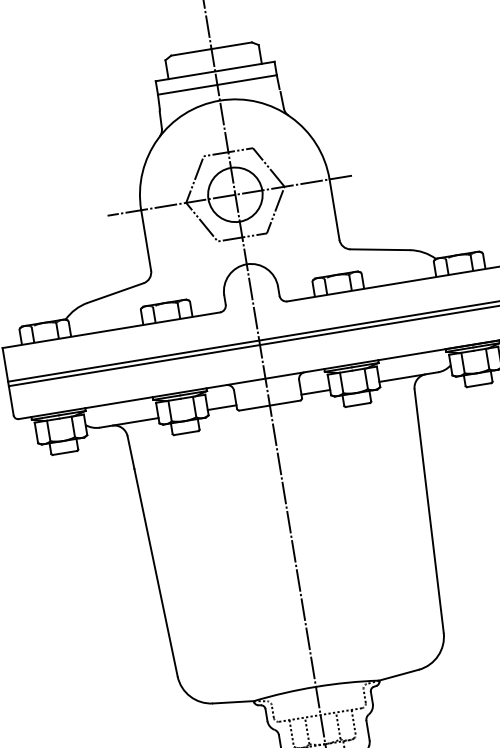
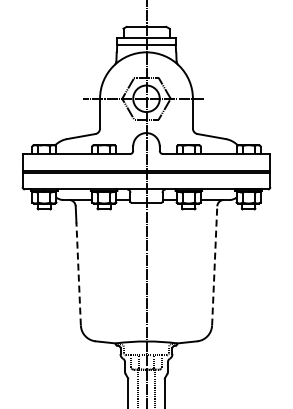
line: (428, 510) -> (214, 265), solid -> dashed
line: (155, 573) -> (78, 274), solid -> dashed

